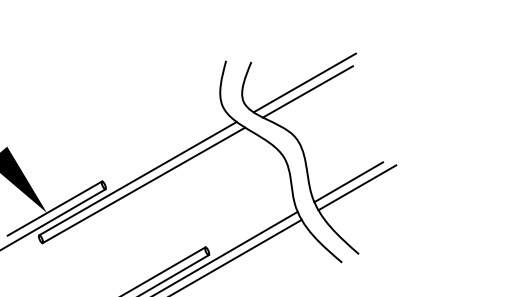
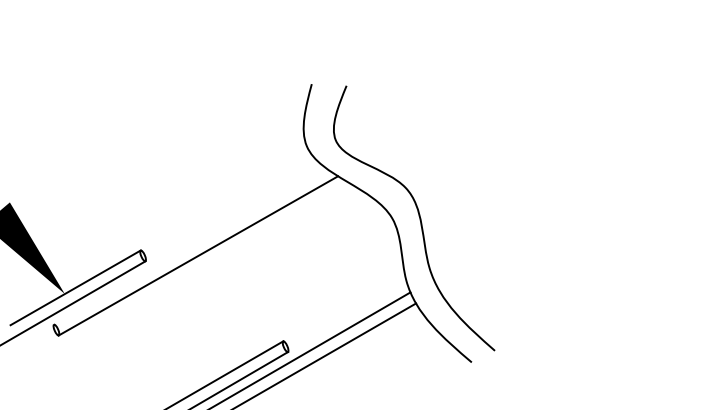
line: (304, 82) -> (419, 114), removed
line: (307, 91) -> (424, 126), removed
line: (137, 178) -> (189, 246), removed
line: (348, 182) -> (480, 251), removed
line: (357, 188) -> (492, 259), removed

